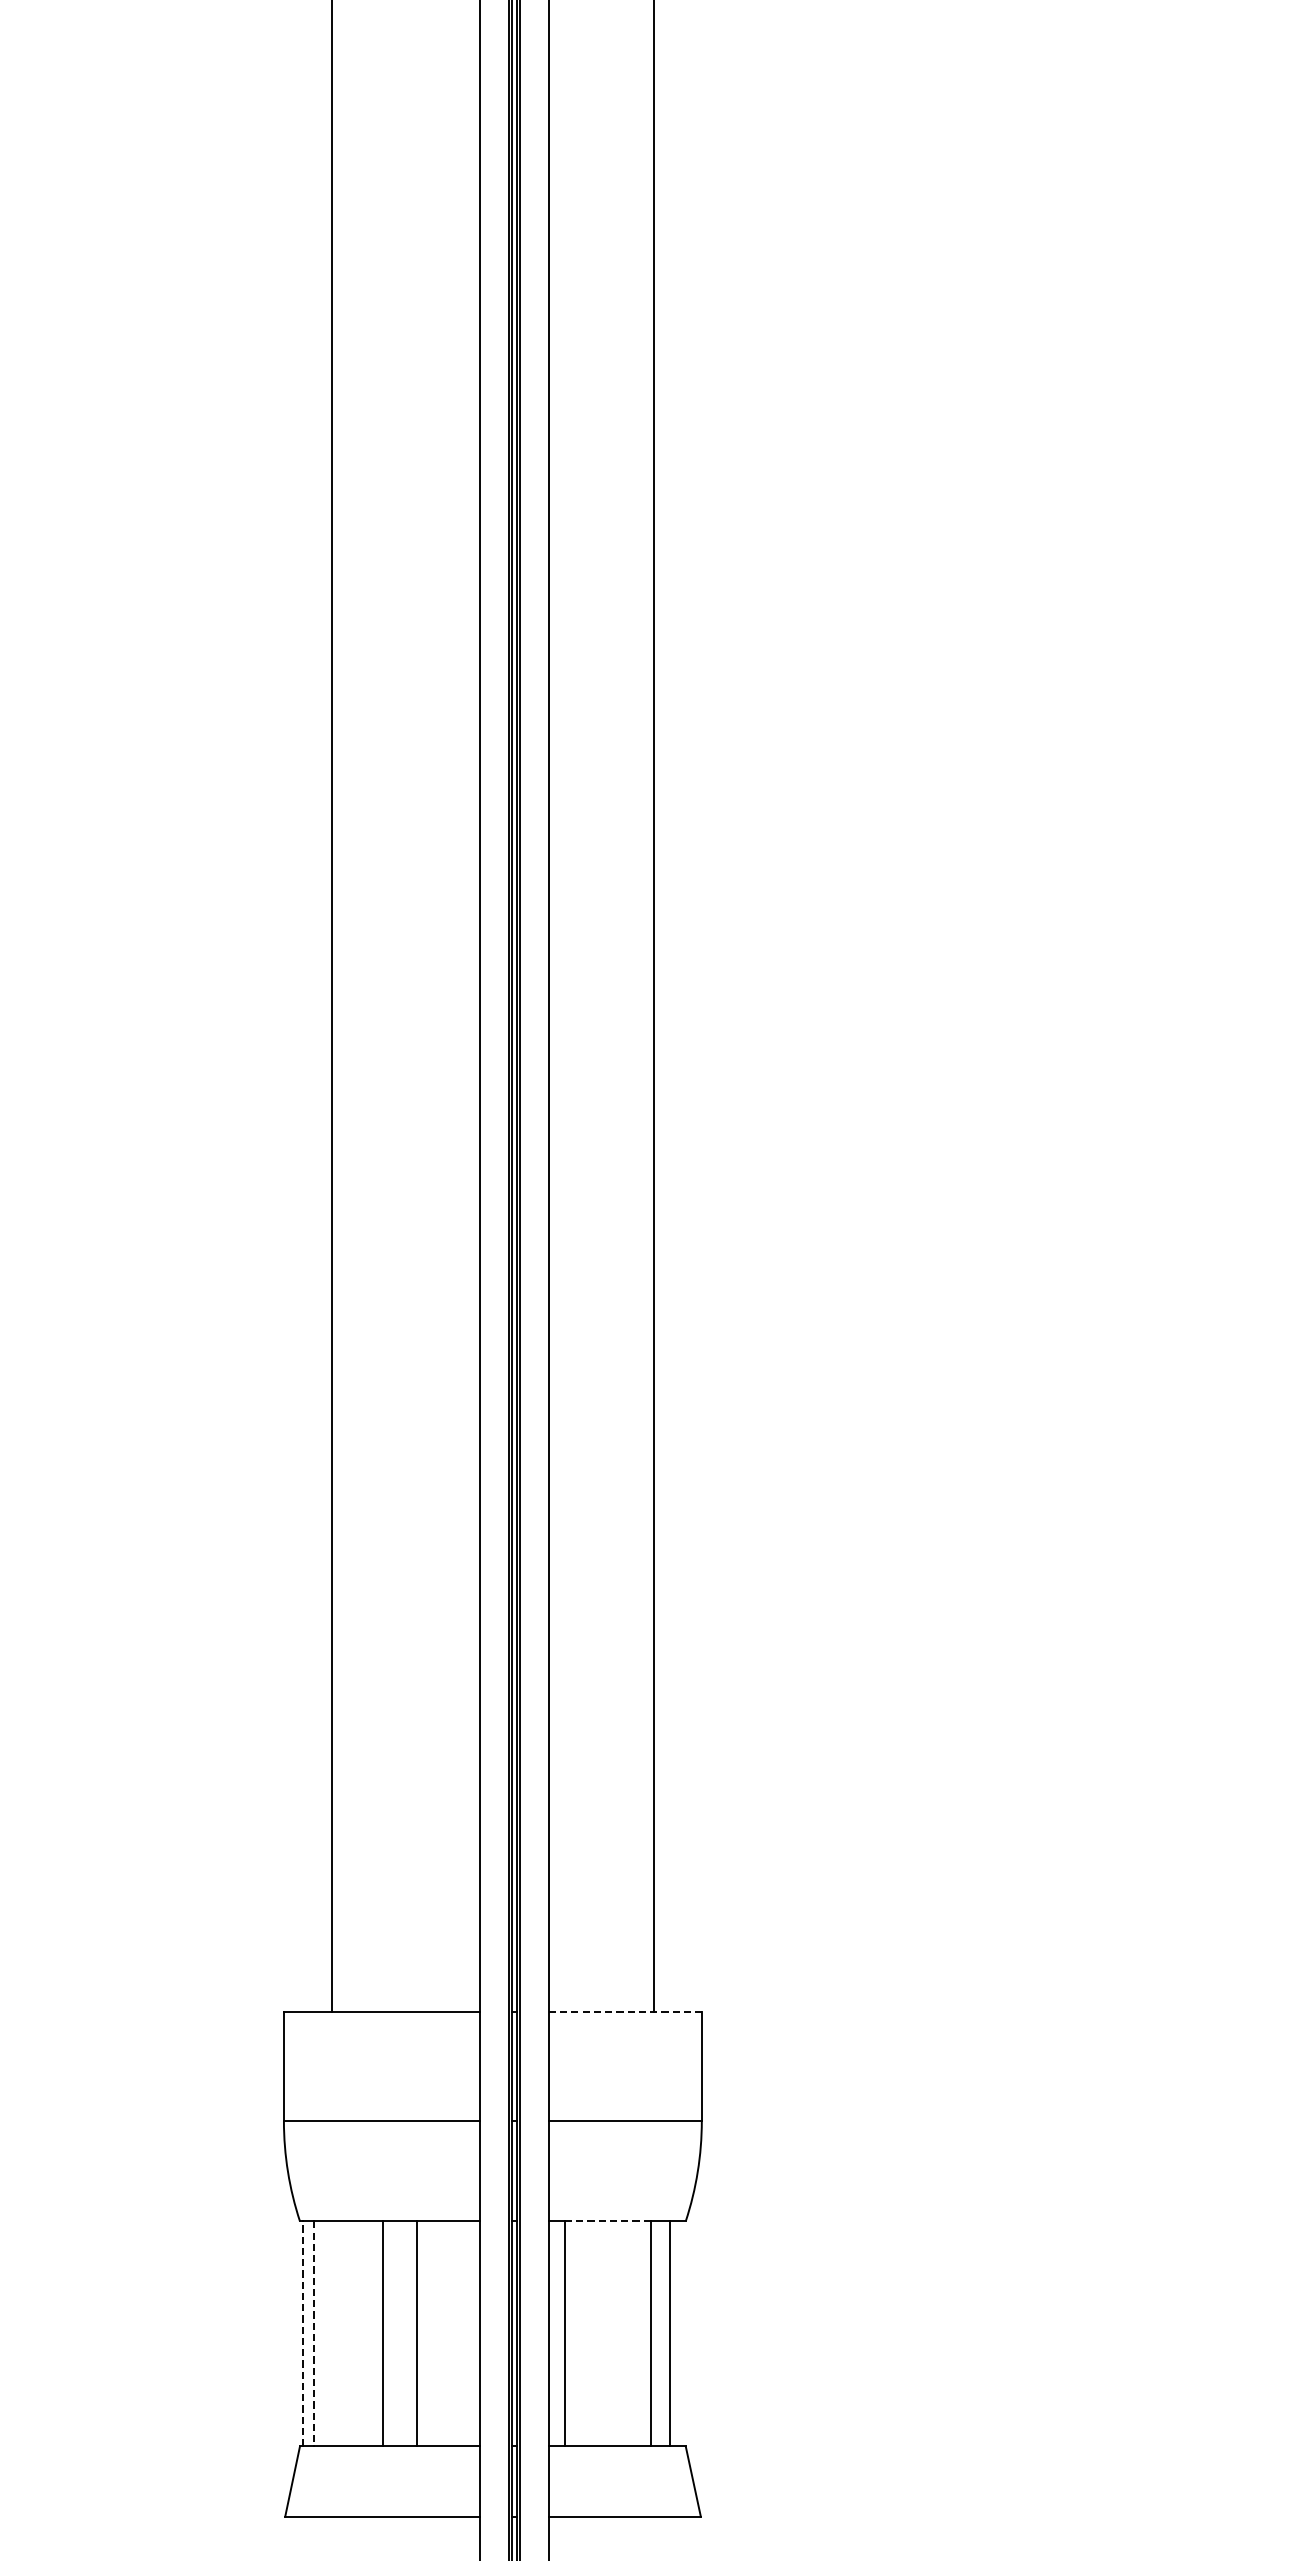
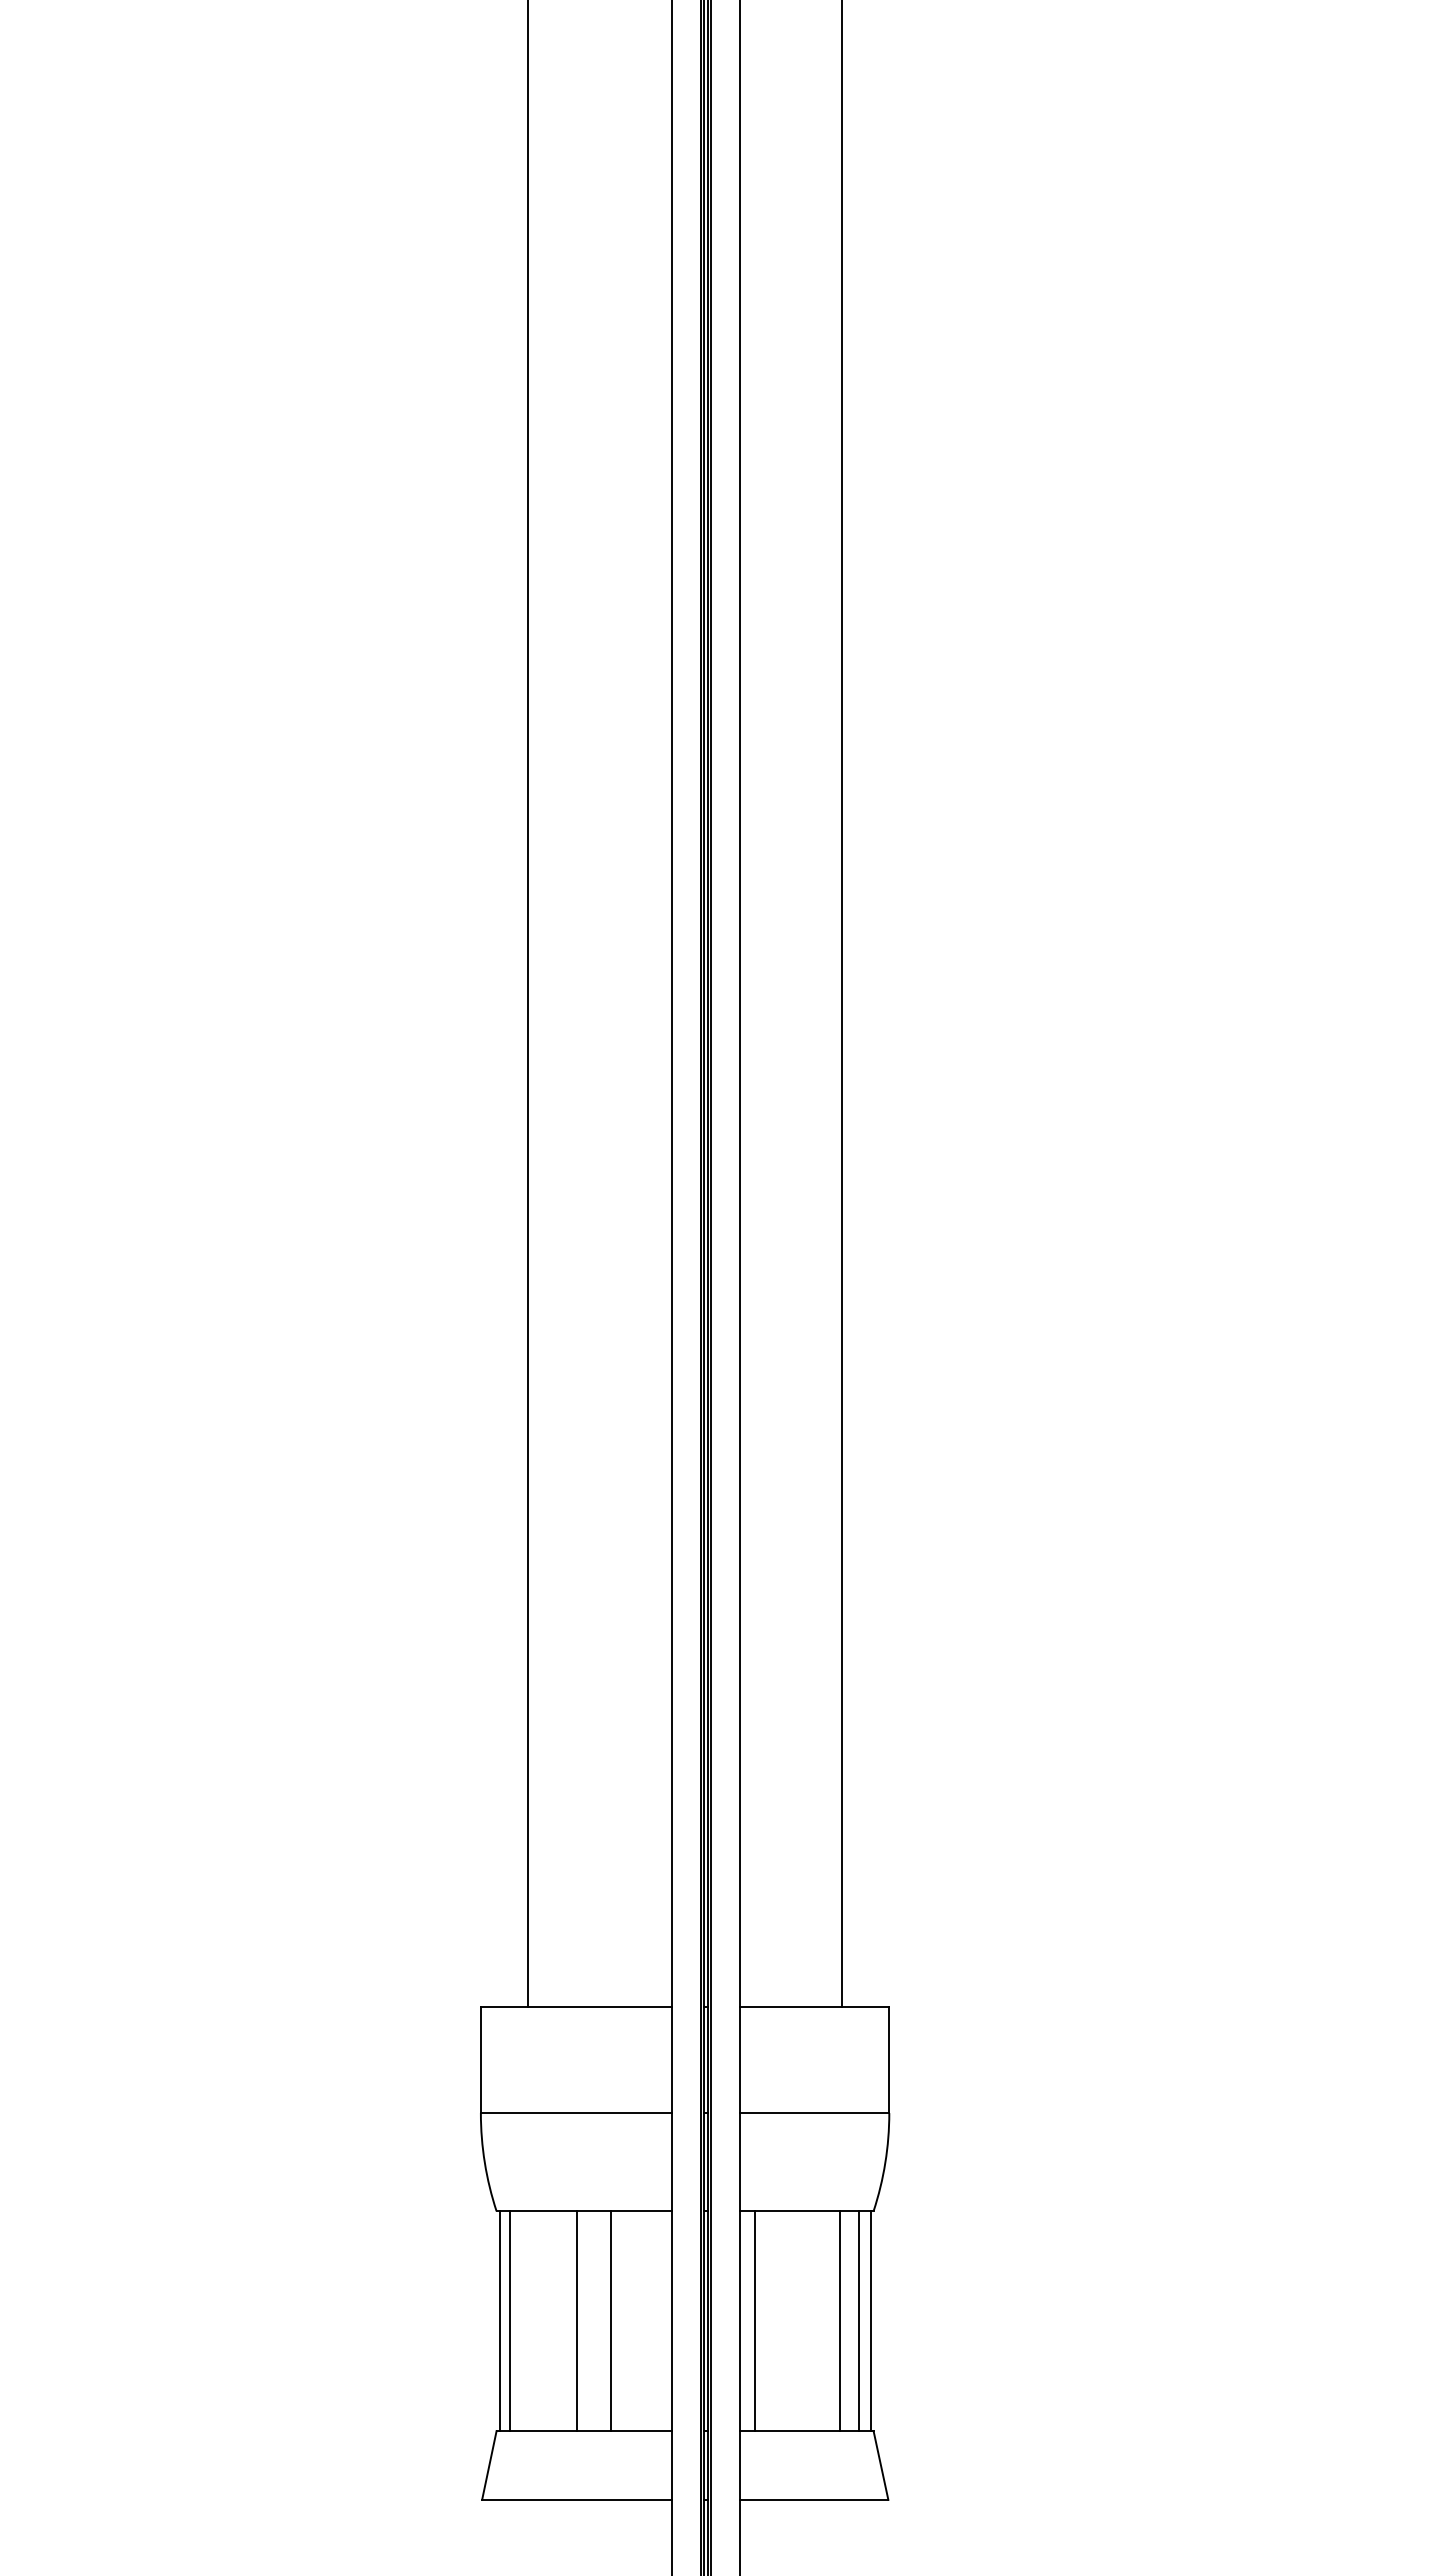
line: (625, 2011) -> (814, 2006), dashed -> solid
line: (608, 2221) -> (798, 2211), dashed -> solid
line: (302, 2334) -> (499, 2321), dashed -> solid
line: (314, 2334) -> (510, 2321), dashed -> solid
line: (682, 2334) -> (870, 2321), added

